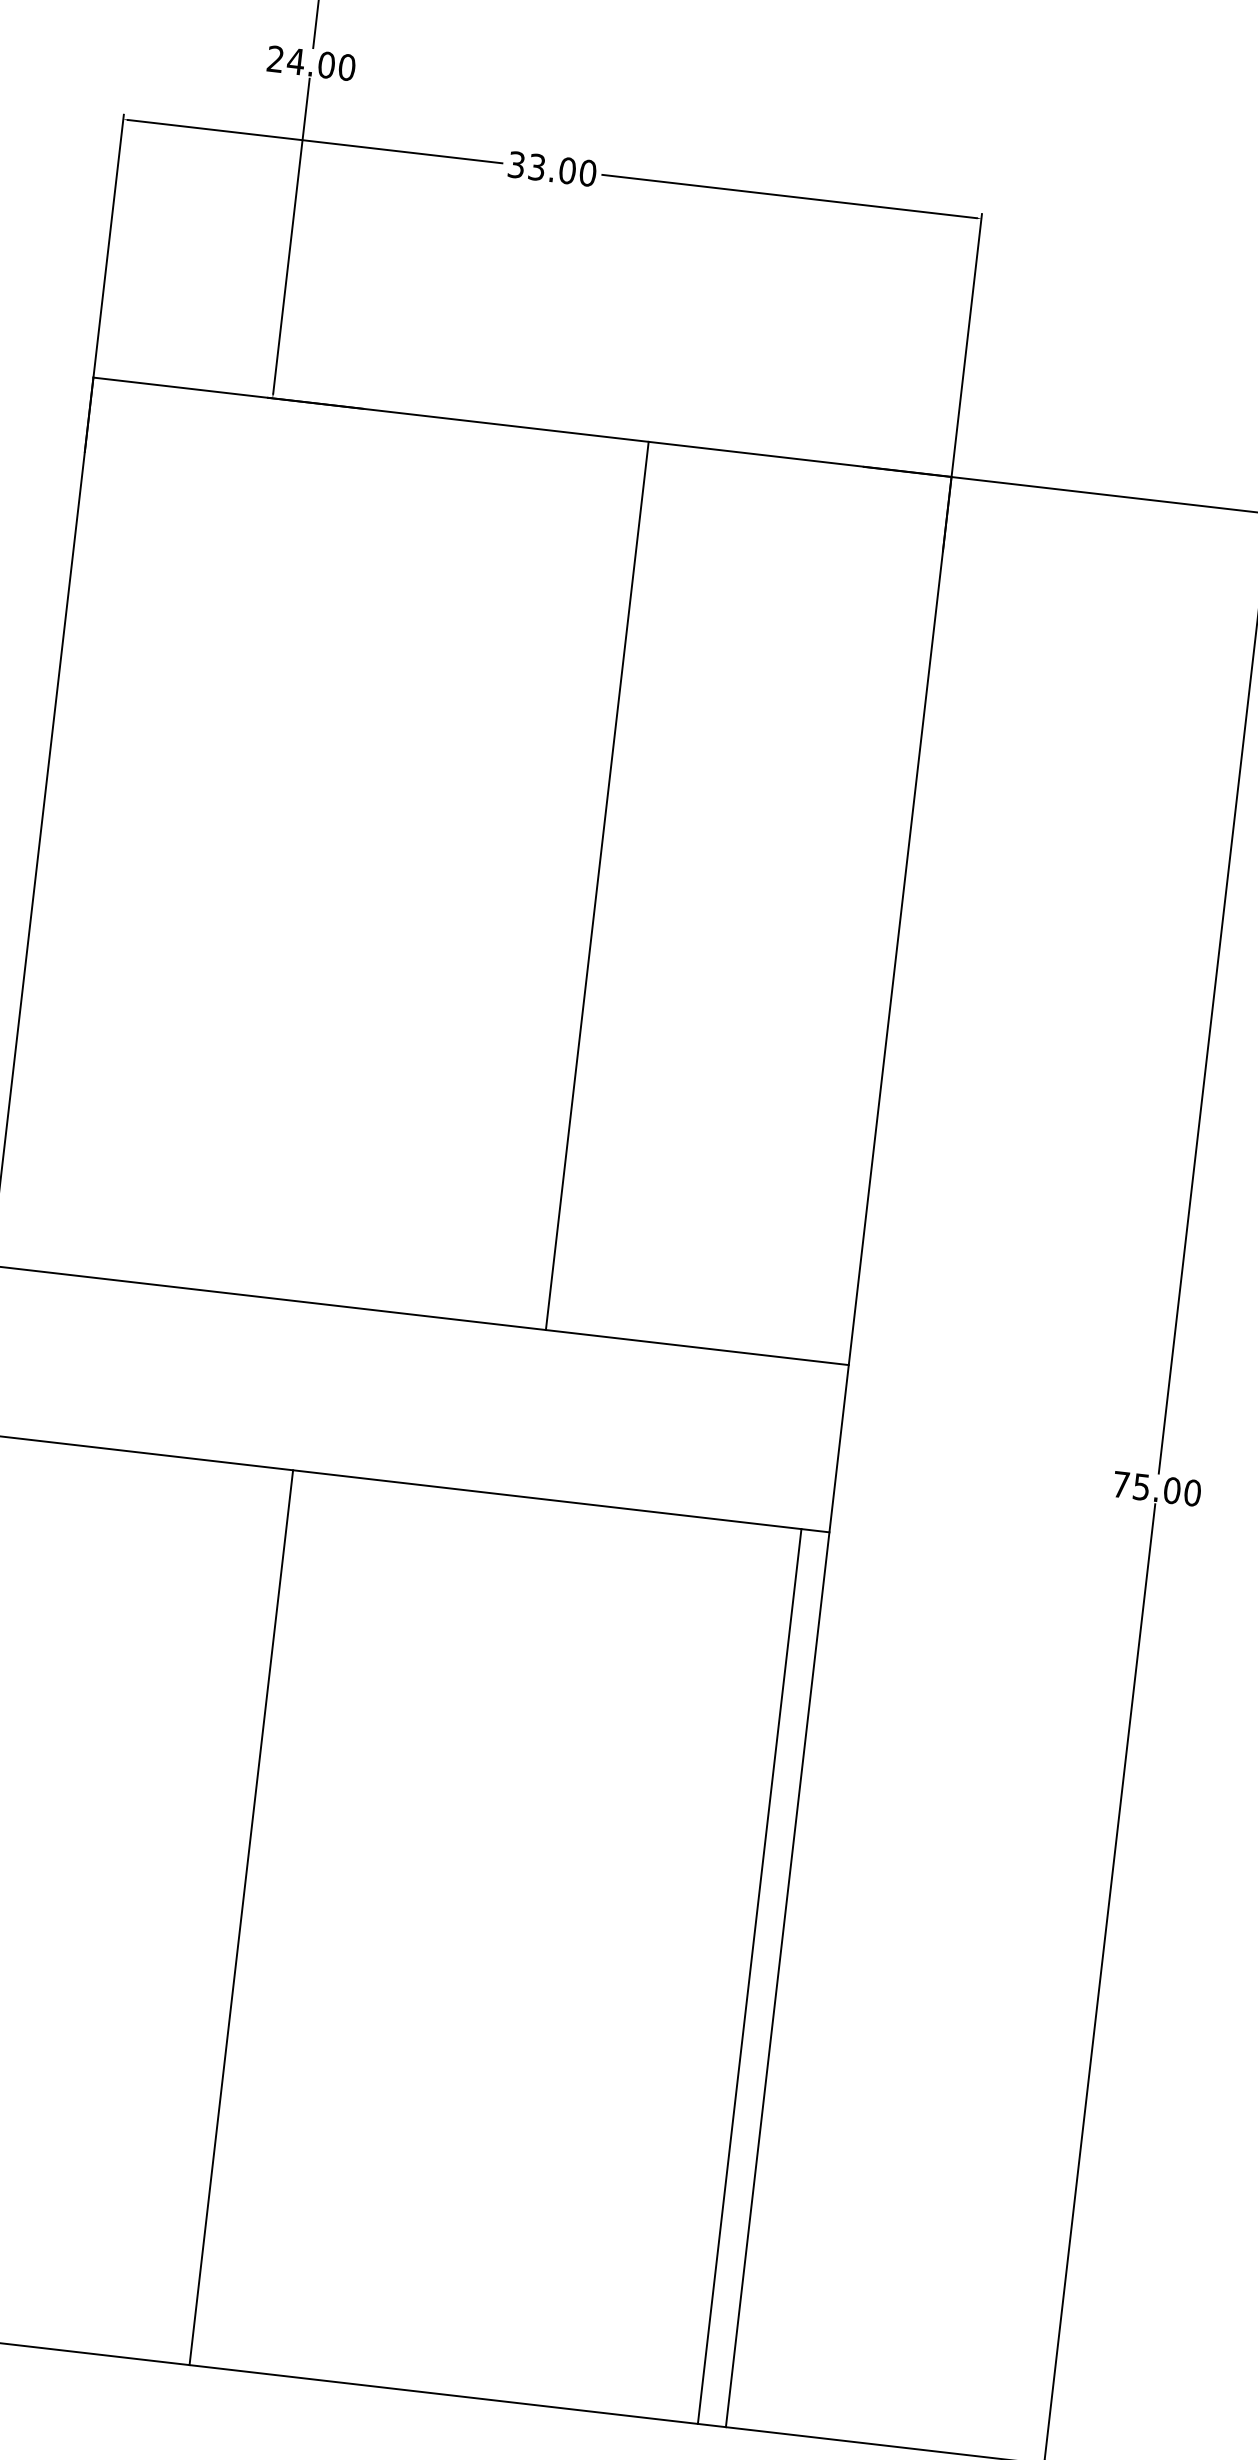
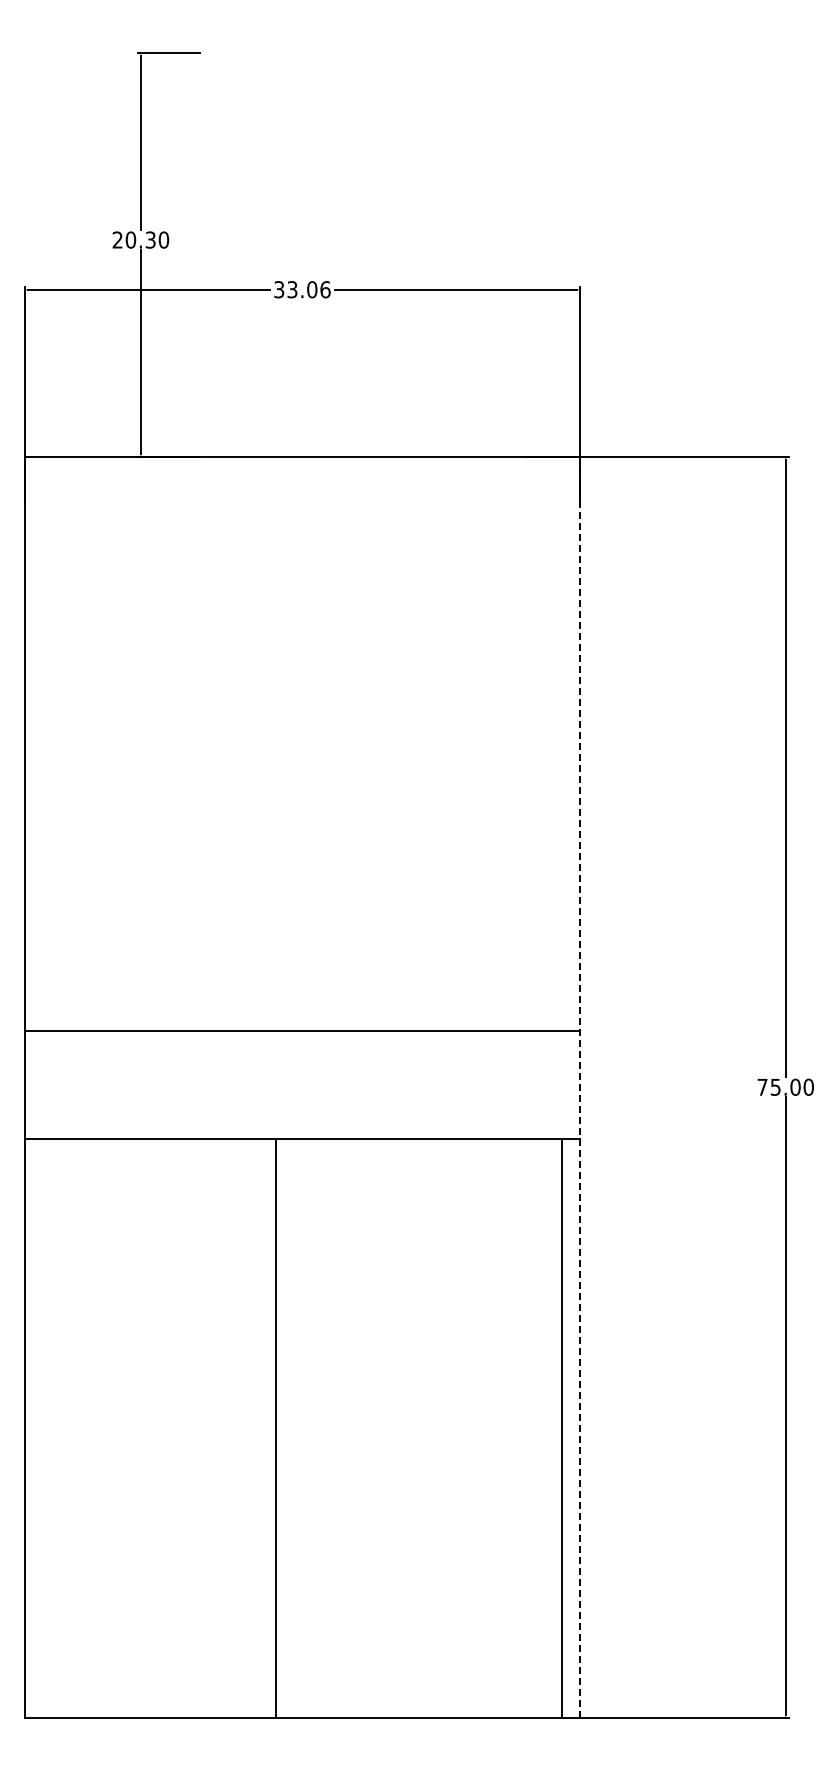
text: (310, 62) -> (140, 239), 24.00 -> 20.30
text: (588, 172) -> (325, 289), 33.00 -> 33.06
line: (598, 885) -> (384, 743), removed
line: (838, 1452) -> (579, 1087), solid -> dashed
line: (242, 1917) -> (276, 1428), moved

